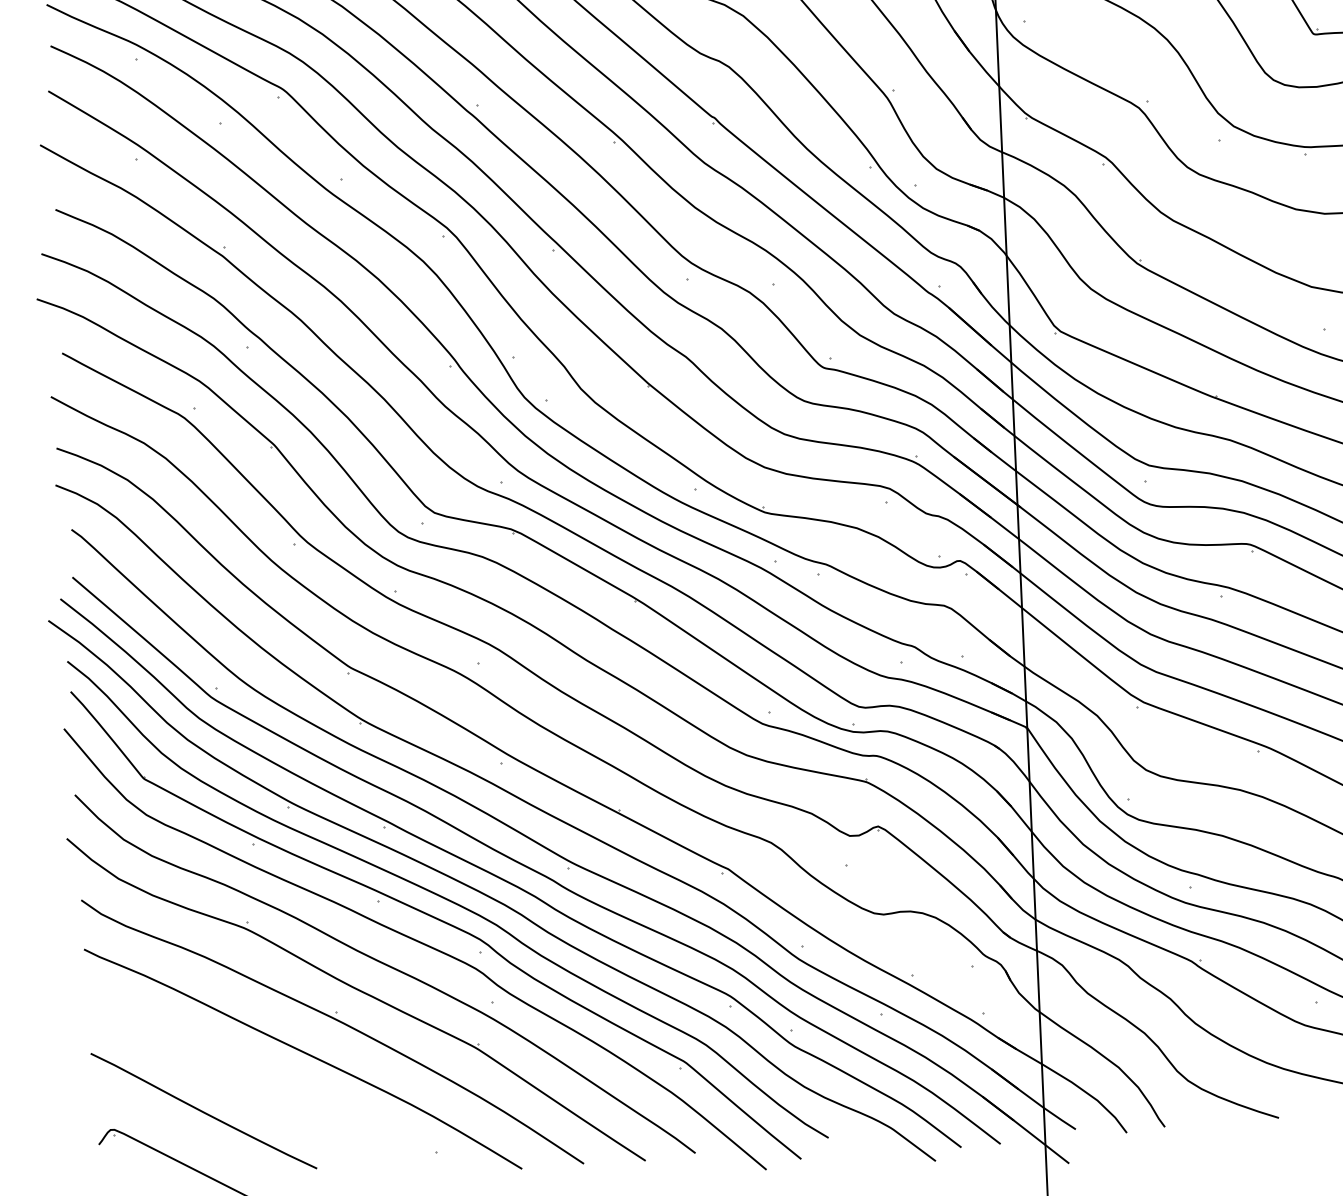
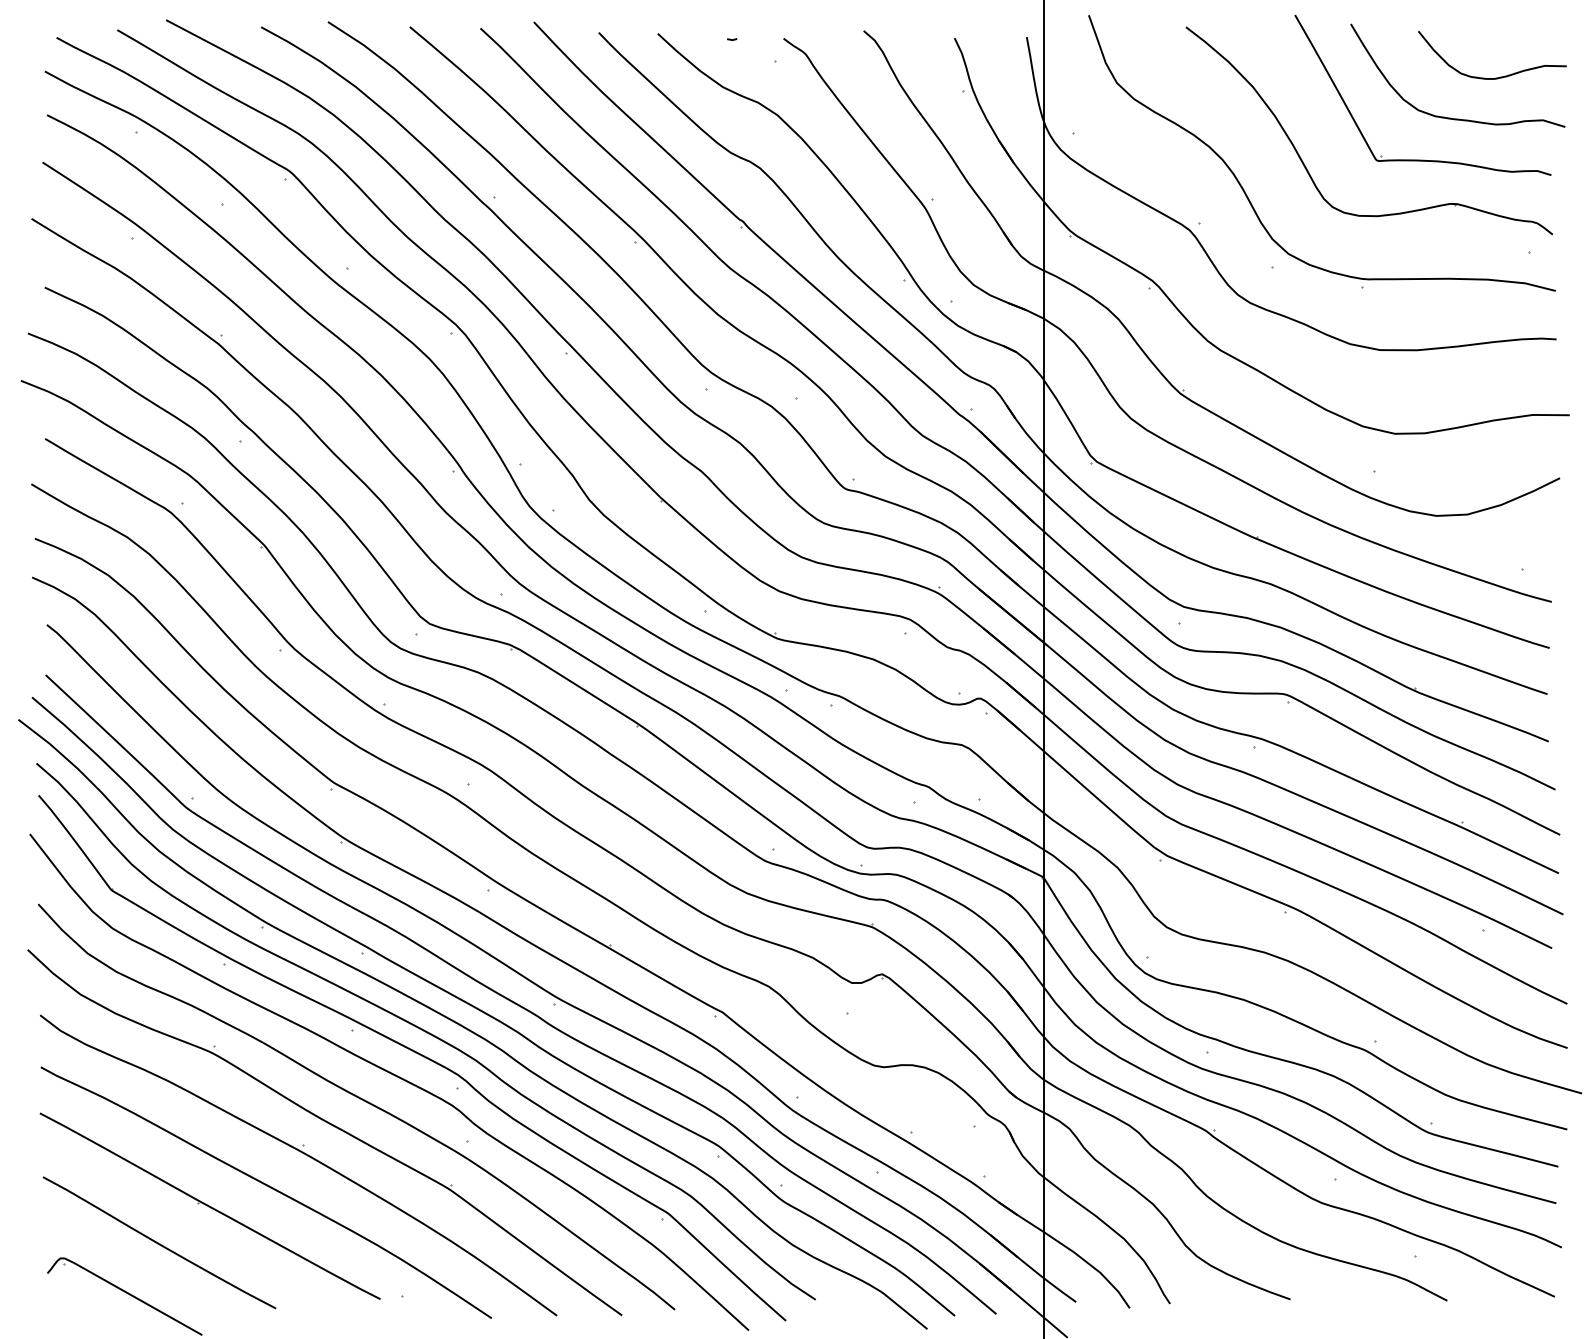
part: (249, 1073) -> (209, 1205), added

